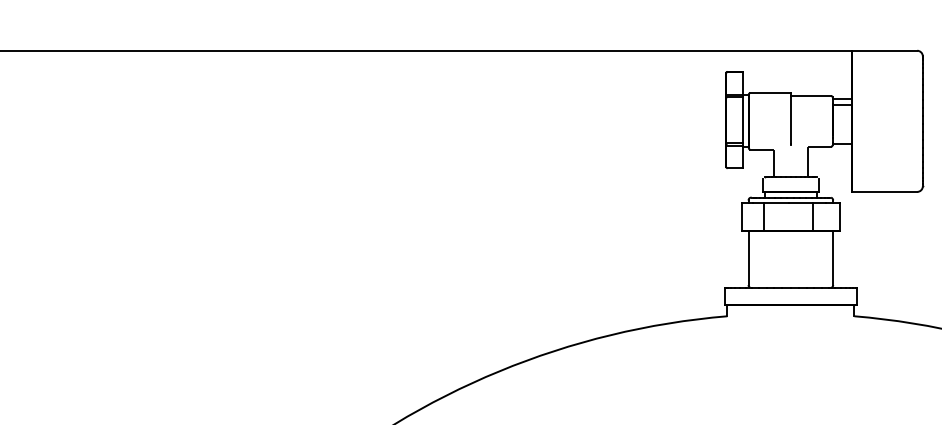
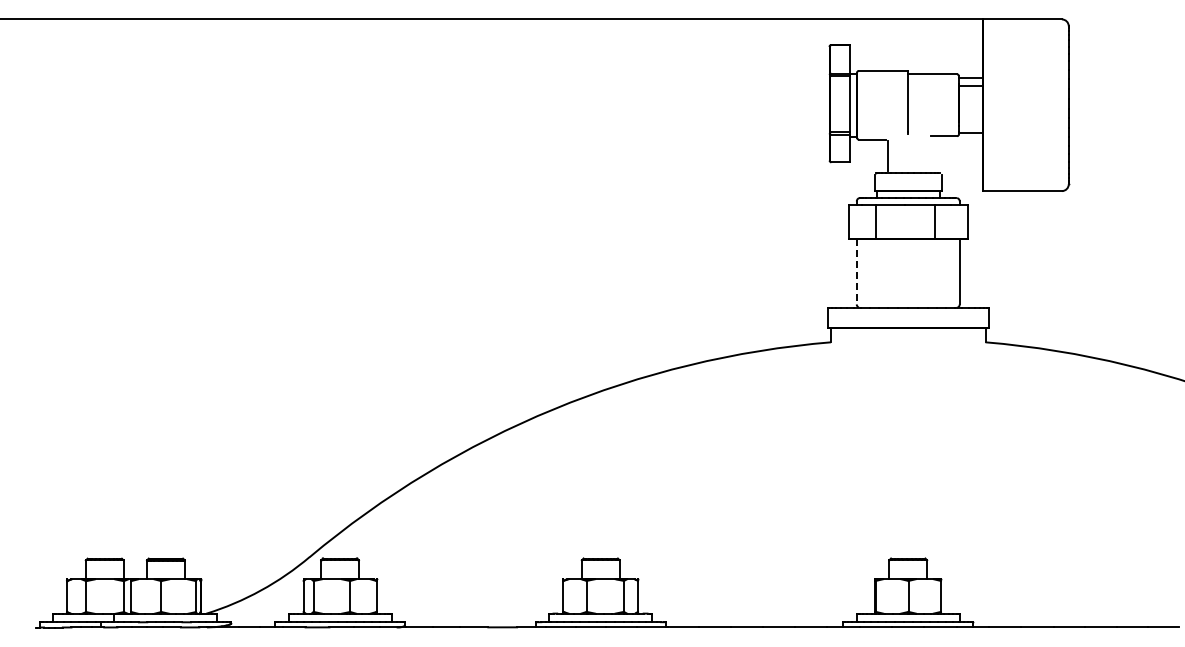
line: (807, 161) -> (928, 154), removed
line: (748, 258) -> (856, 271), solid -> dashed

